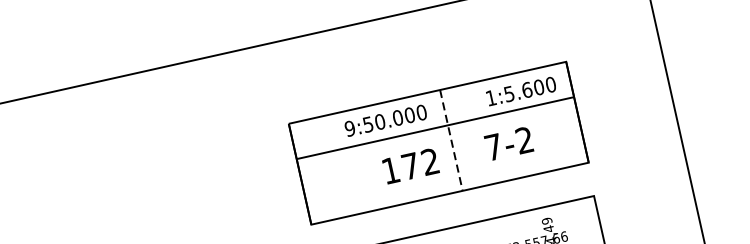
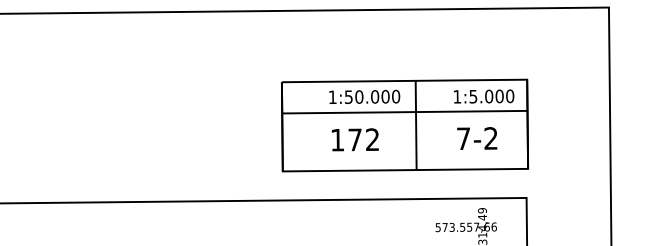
text: (527, 89) -> (489, 96), 1:5.600 -> 1:5.000
text: (349, 128) -> (332, 97), 9:50.000 -> 1:50.000
line: (451, 140) -> (416, 125), dashed -> solid
text: (509, 143) -> (477, 138), moved
text: (410, 165) -> (355, 139), moved

